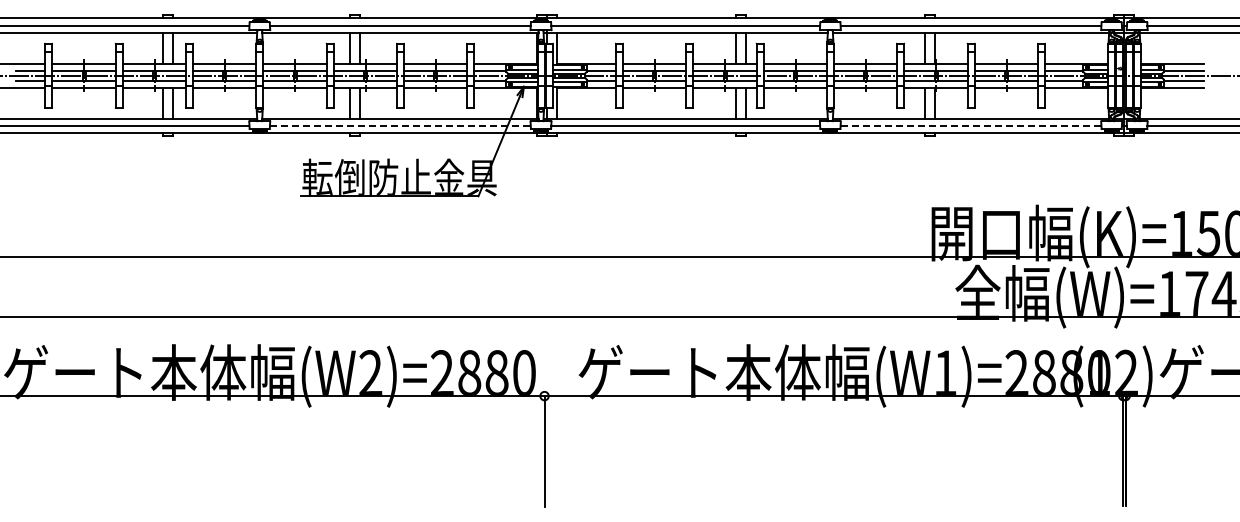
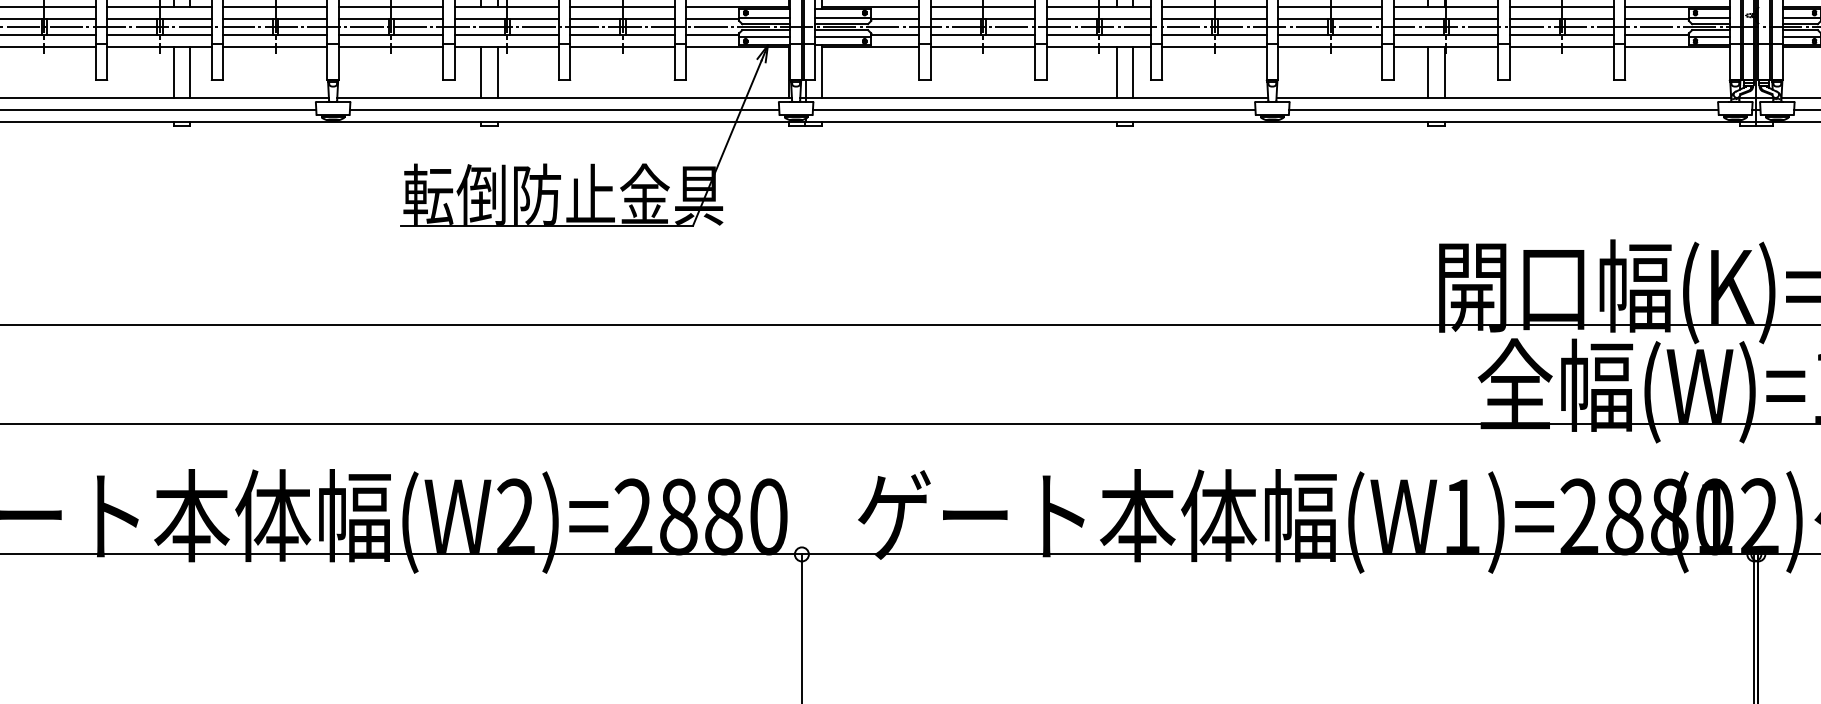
line: (400, 126) -> (564, 110), dashed -> solid
line: (971, 126) -> (1504, 110), dashed -> solid

